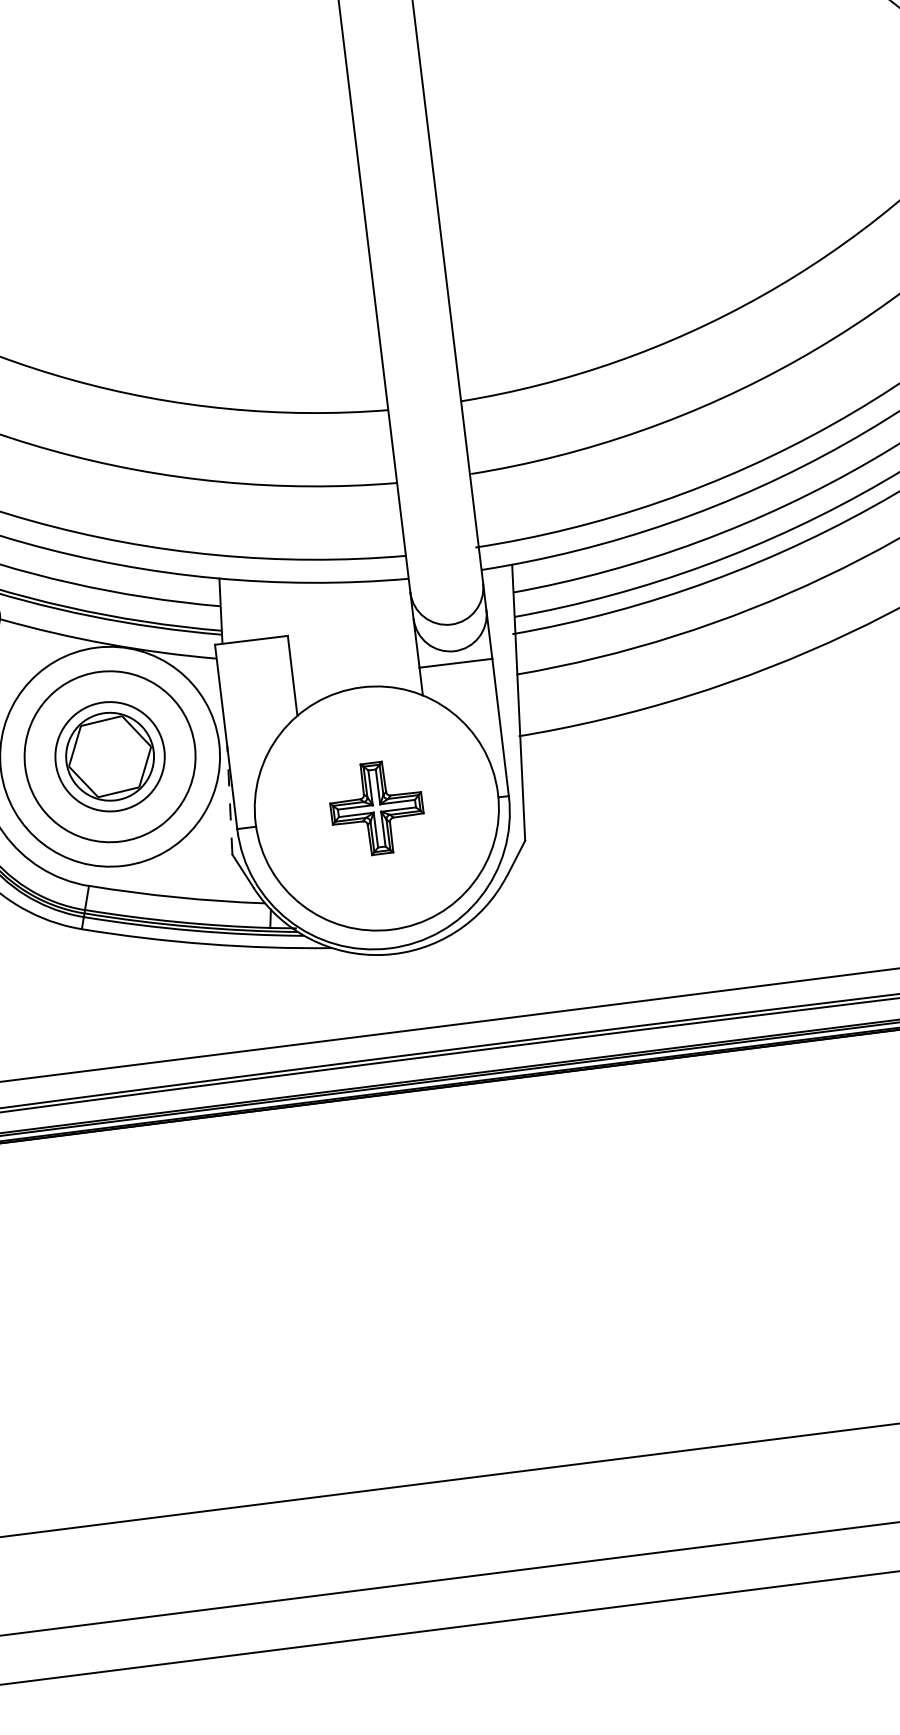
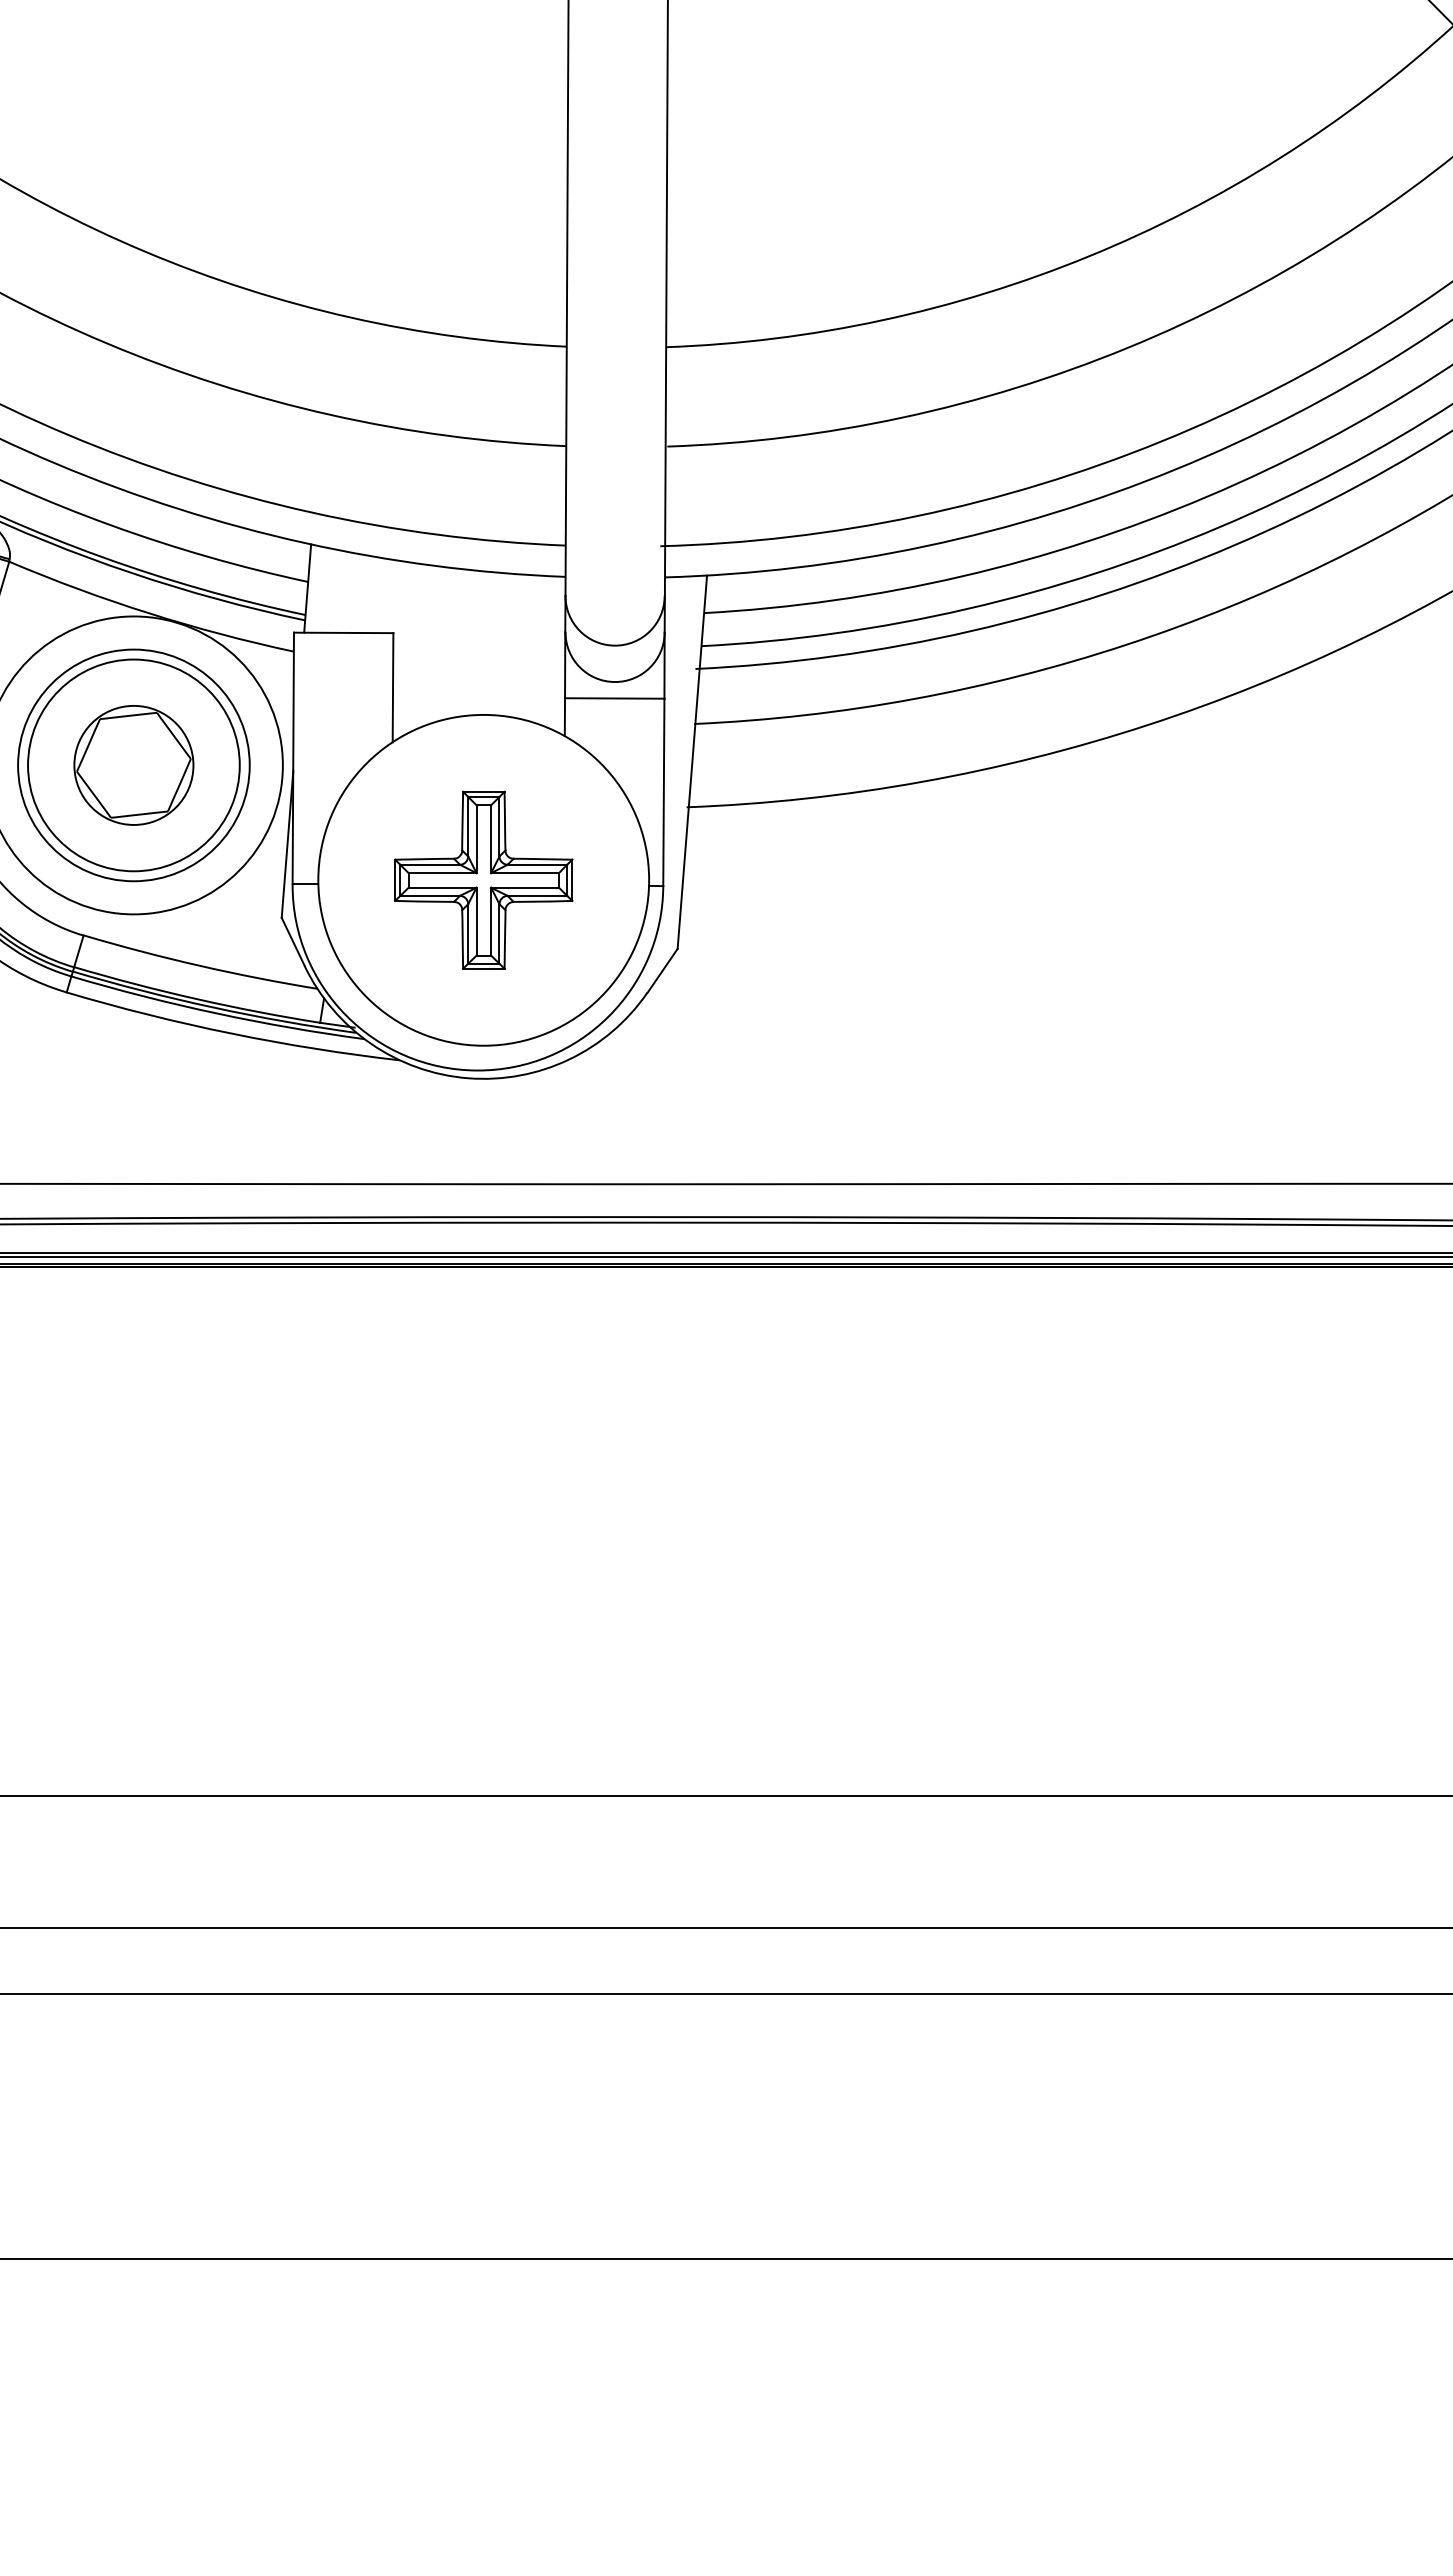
circle: (109, 756) -> (133, 765), size x1.43
line: (229, 800) -> (287, 844), dashed -> solid
part: (376, 807) -> (483, 879), size x1.43

